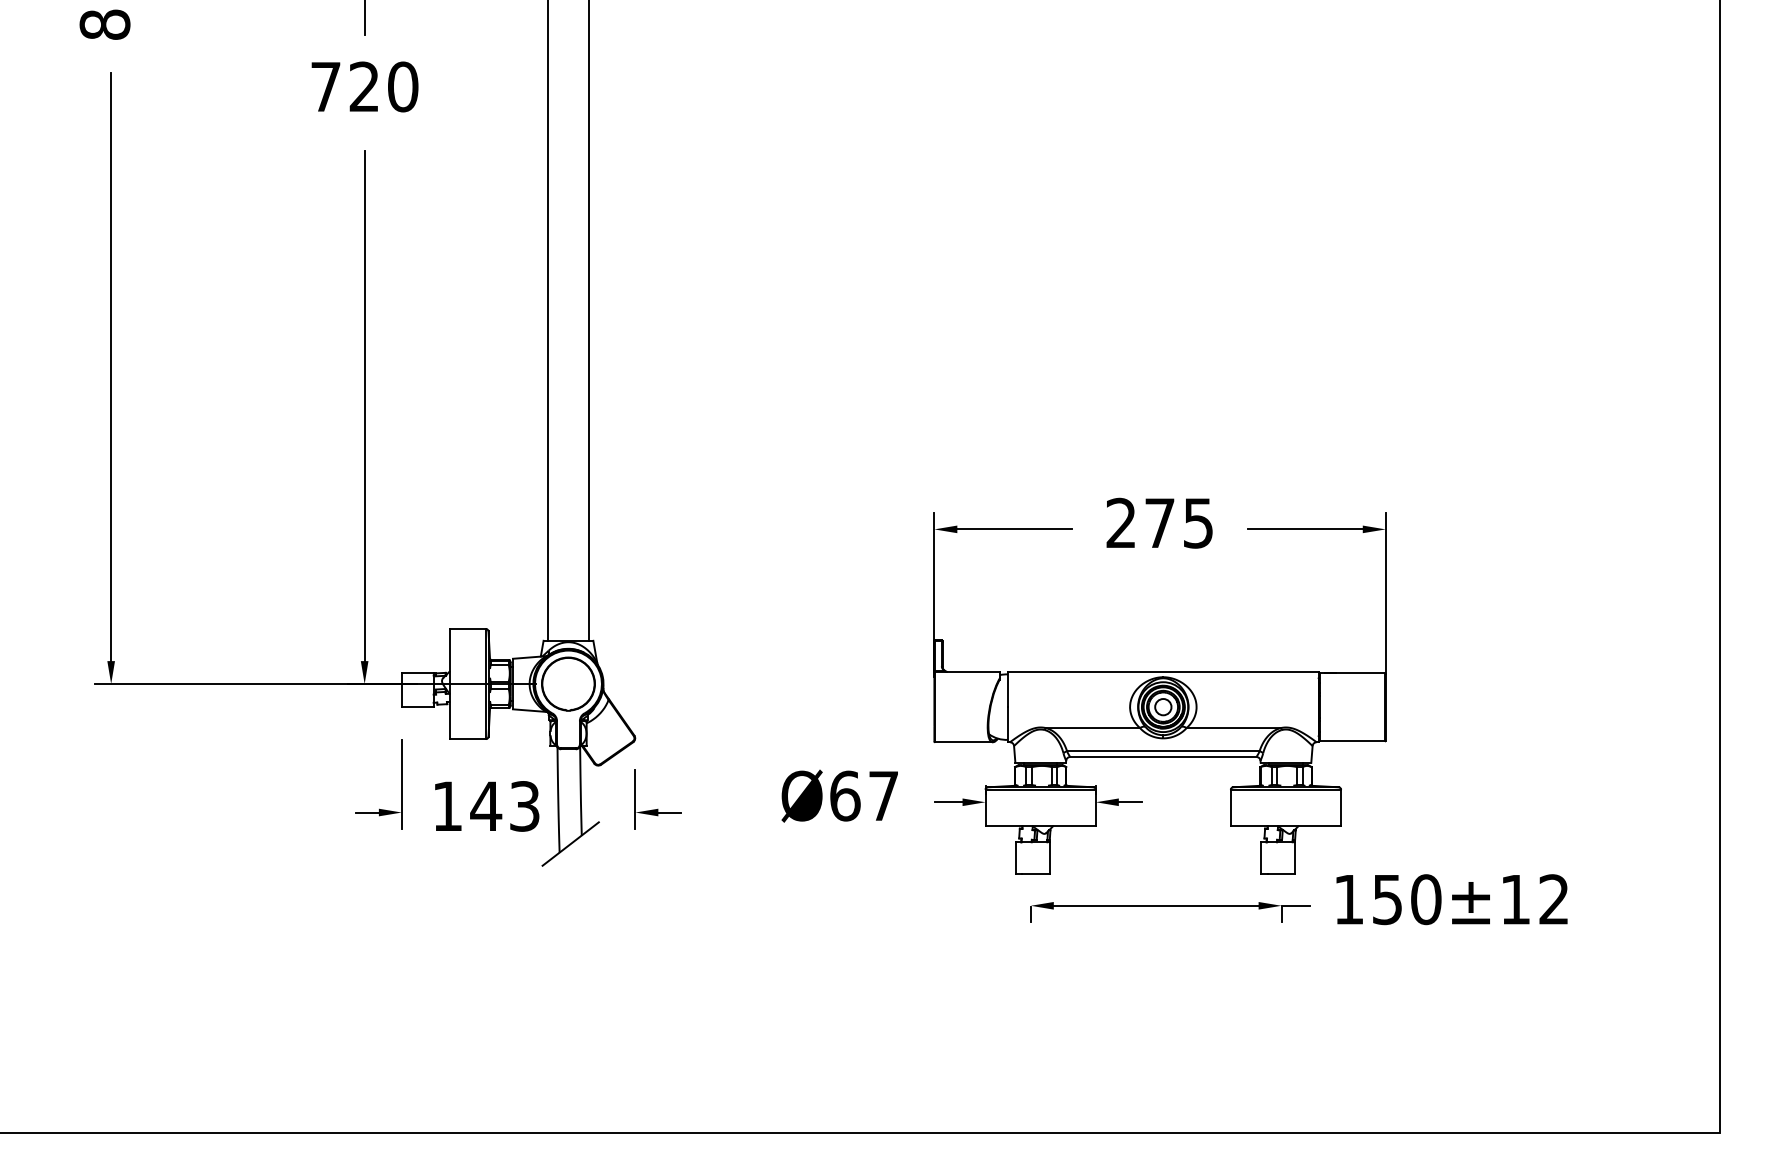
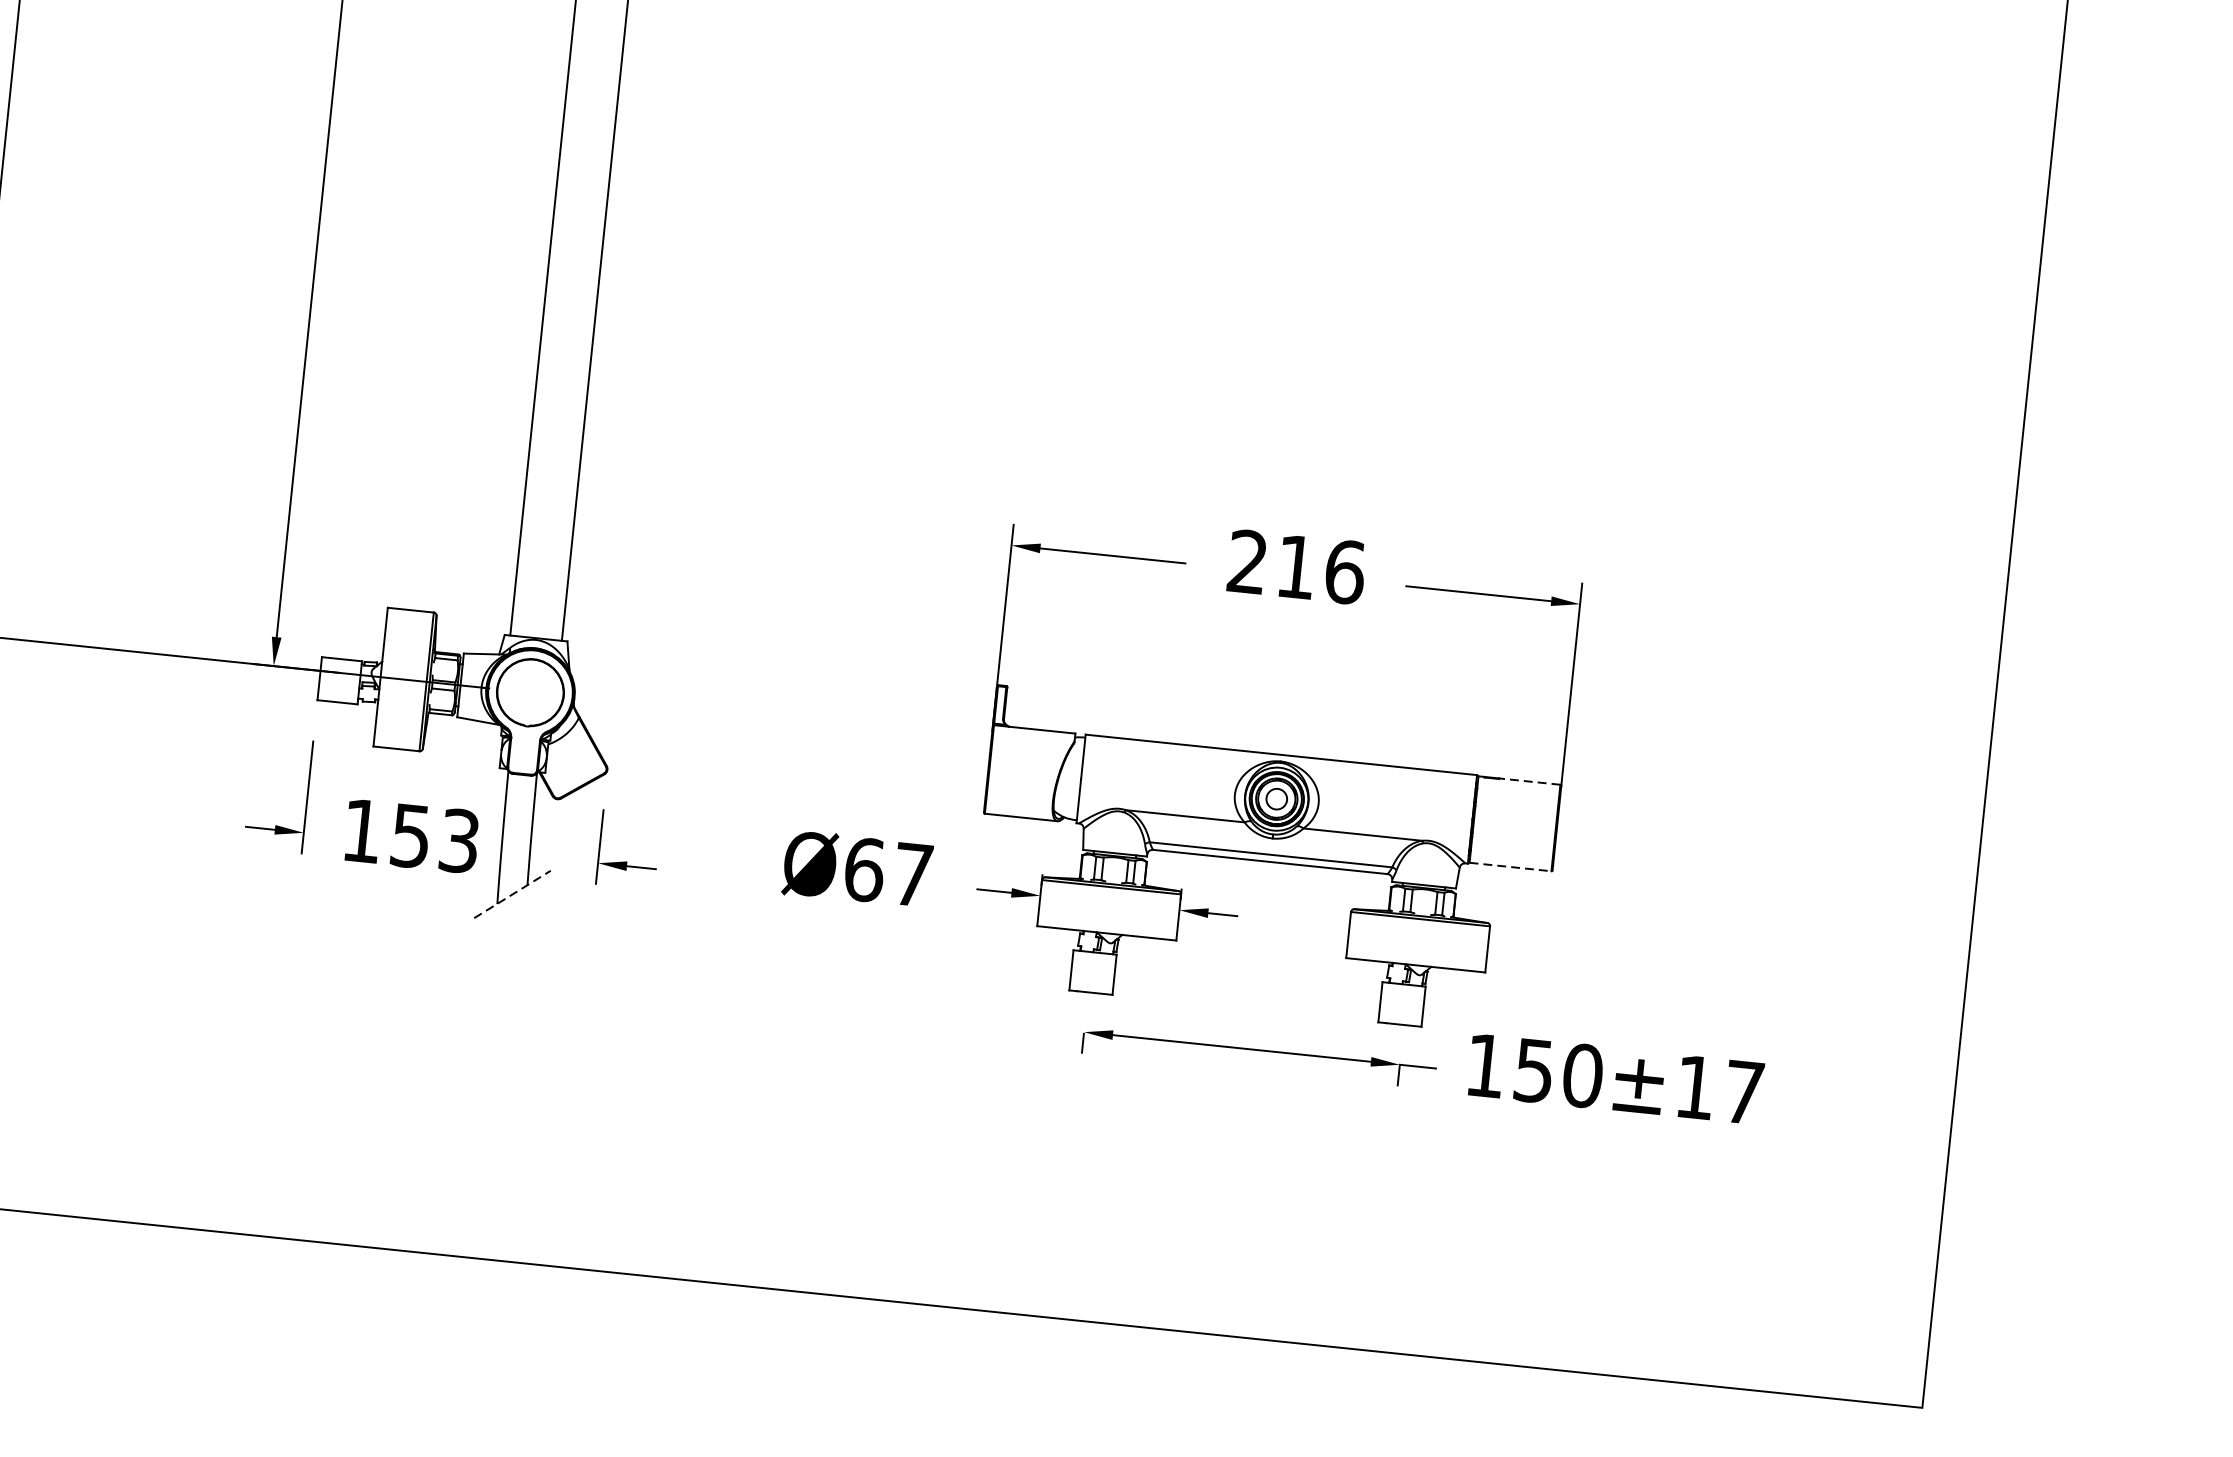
text: (1179, 522) -> (1321, 568), 275 -> 216
line: (1360, 672) -> (1529, 781), solid -> dashed
line: (1352, 741) -> (1510, 867), solid -> dashed
text: (486, 806) -> (411, 836), 143 -> 153
line: (570, 844) -> (512, 895), solid -> dashed
text: (1553, 899) -> (1743, 1092), 150±12 -> 150±17

